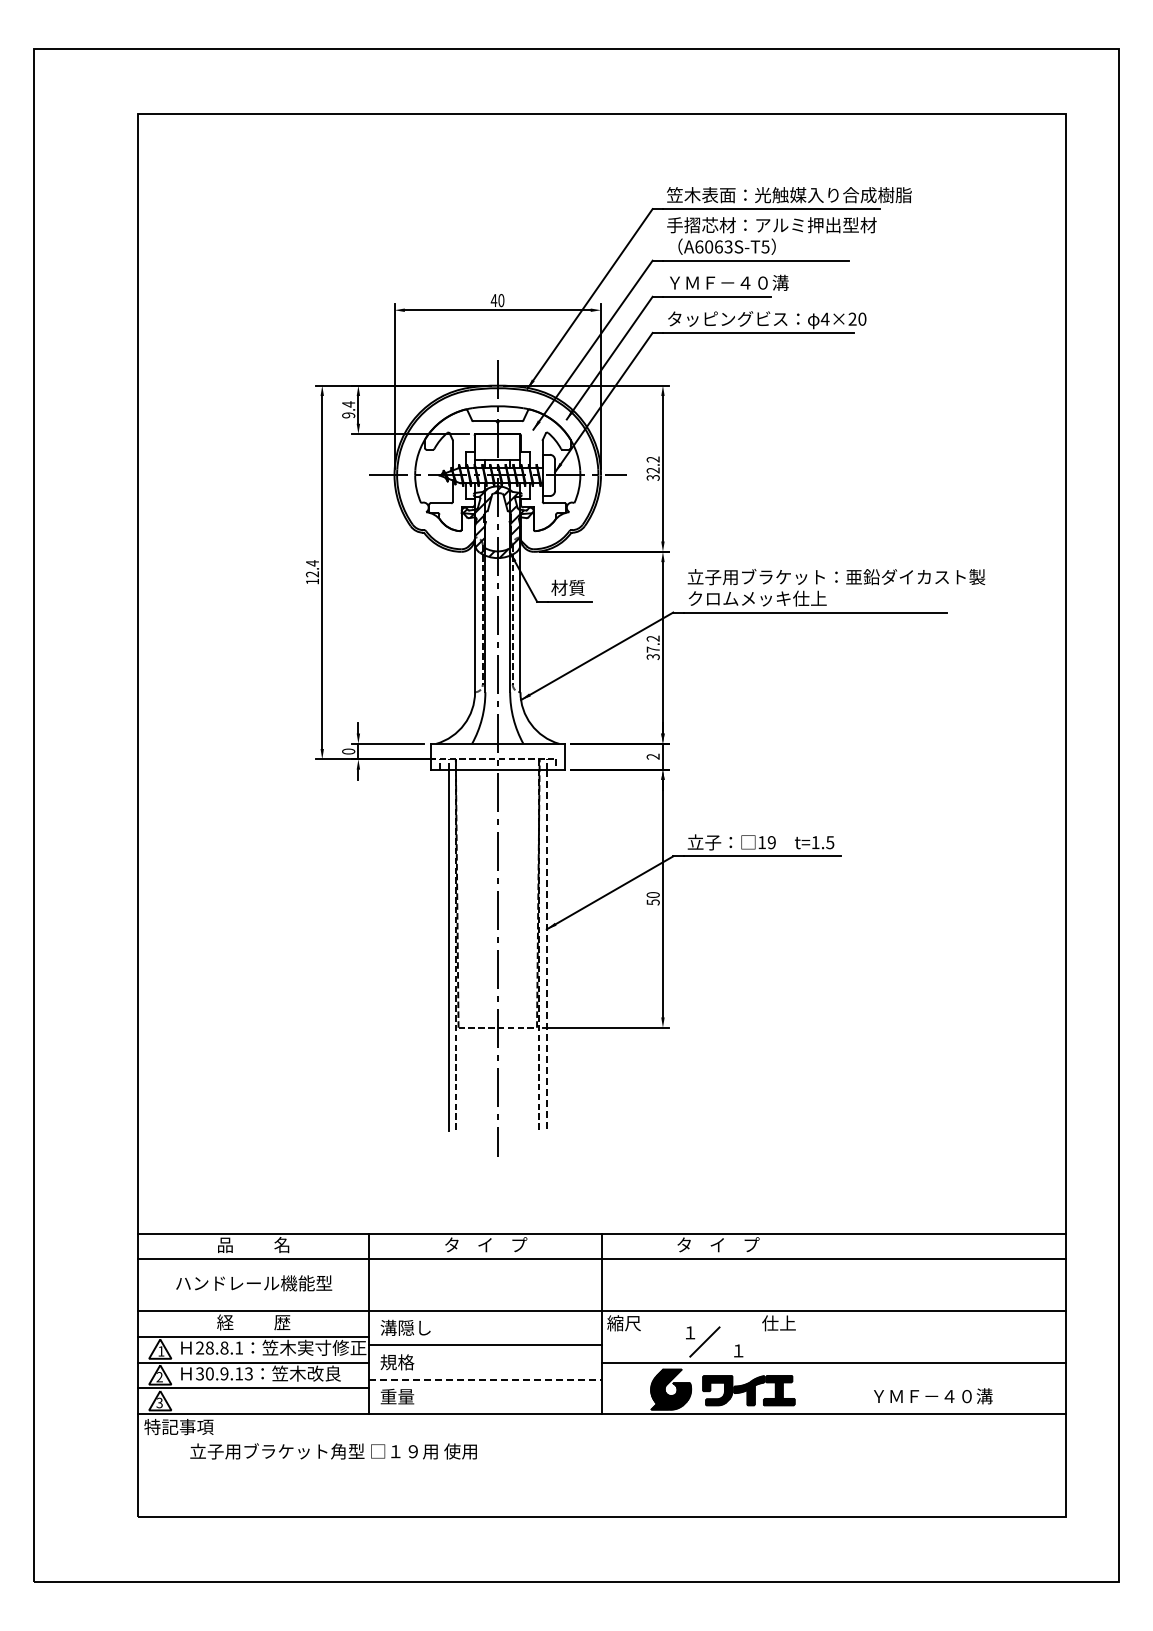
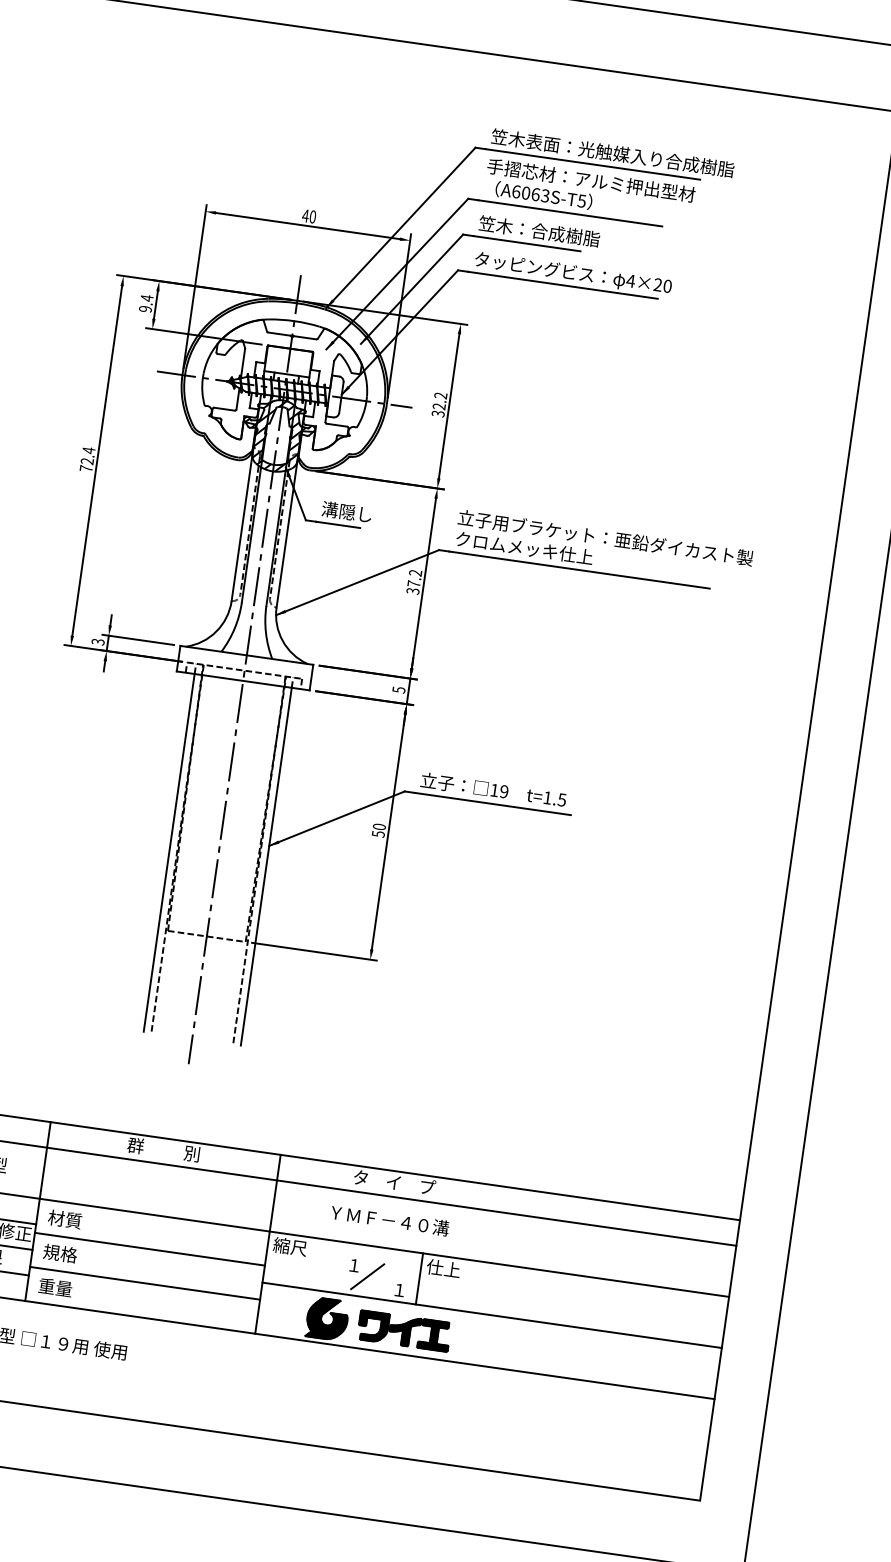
text: (727, 282) -> (539, 230), ＹＭＦ－４０溝 -> 笠木：合成樹脂
text: (312, 581) -> (86, 468), 12.4 -> 72.4
text: (576, 587) -> (346, 511), 材質 -> 溝隠し
text: (348, 751) -> (97, 641), 0 -> 3
text: (652, 756) -> (398, 689), 2 -> 5
line: (546, 950) -> (265, 866), dashed -> solid
text: (486, 1245) -> (165, 1150), タ    イ    プ -> 群          別
text: (405, 1327) -> (73, 1220), 溝隠し -> 材質
line: (756, 1336) -> (419, 1278), added
line: (486, 1379) -> (146, 1283), dashed -> solid
text: (933, 1396) -> (390, 1220), moved

